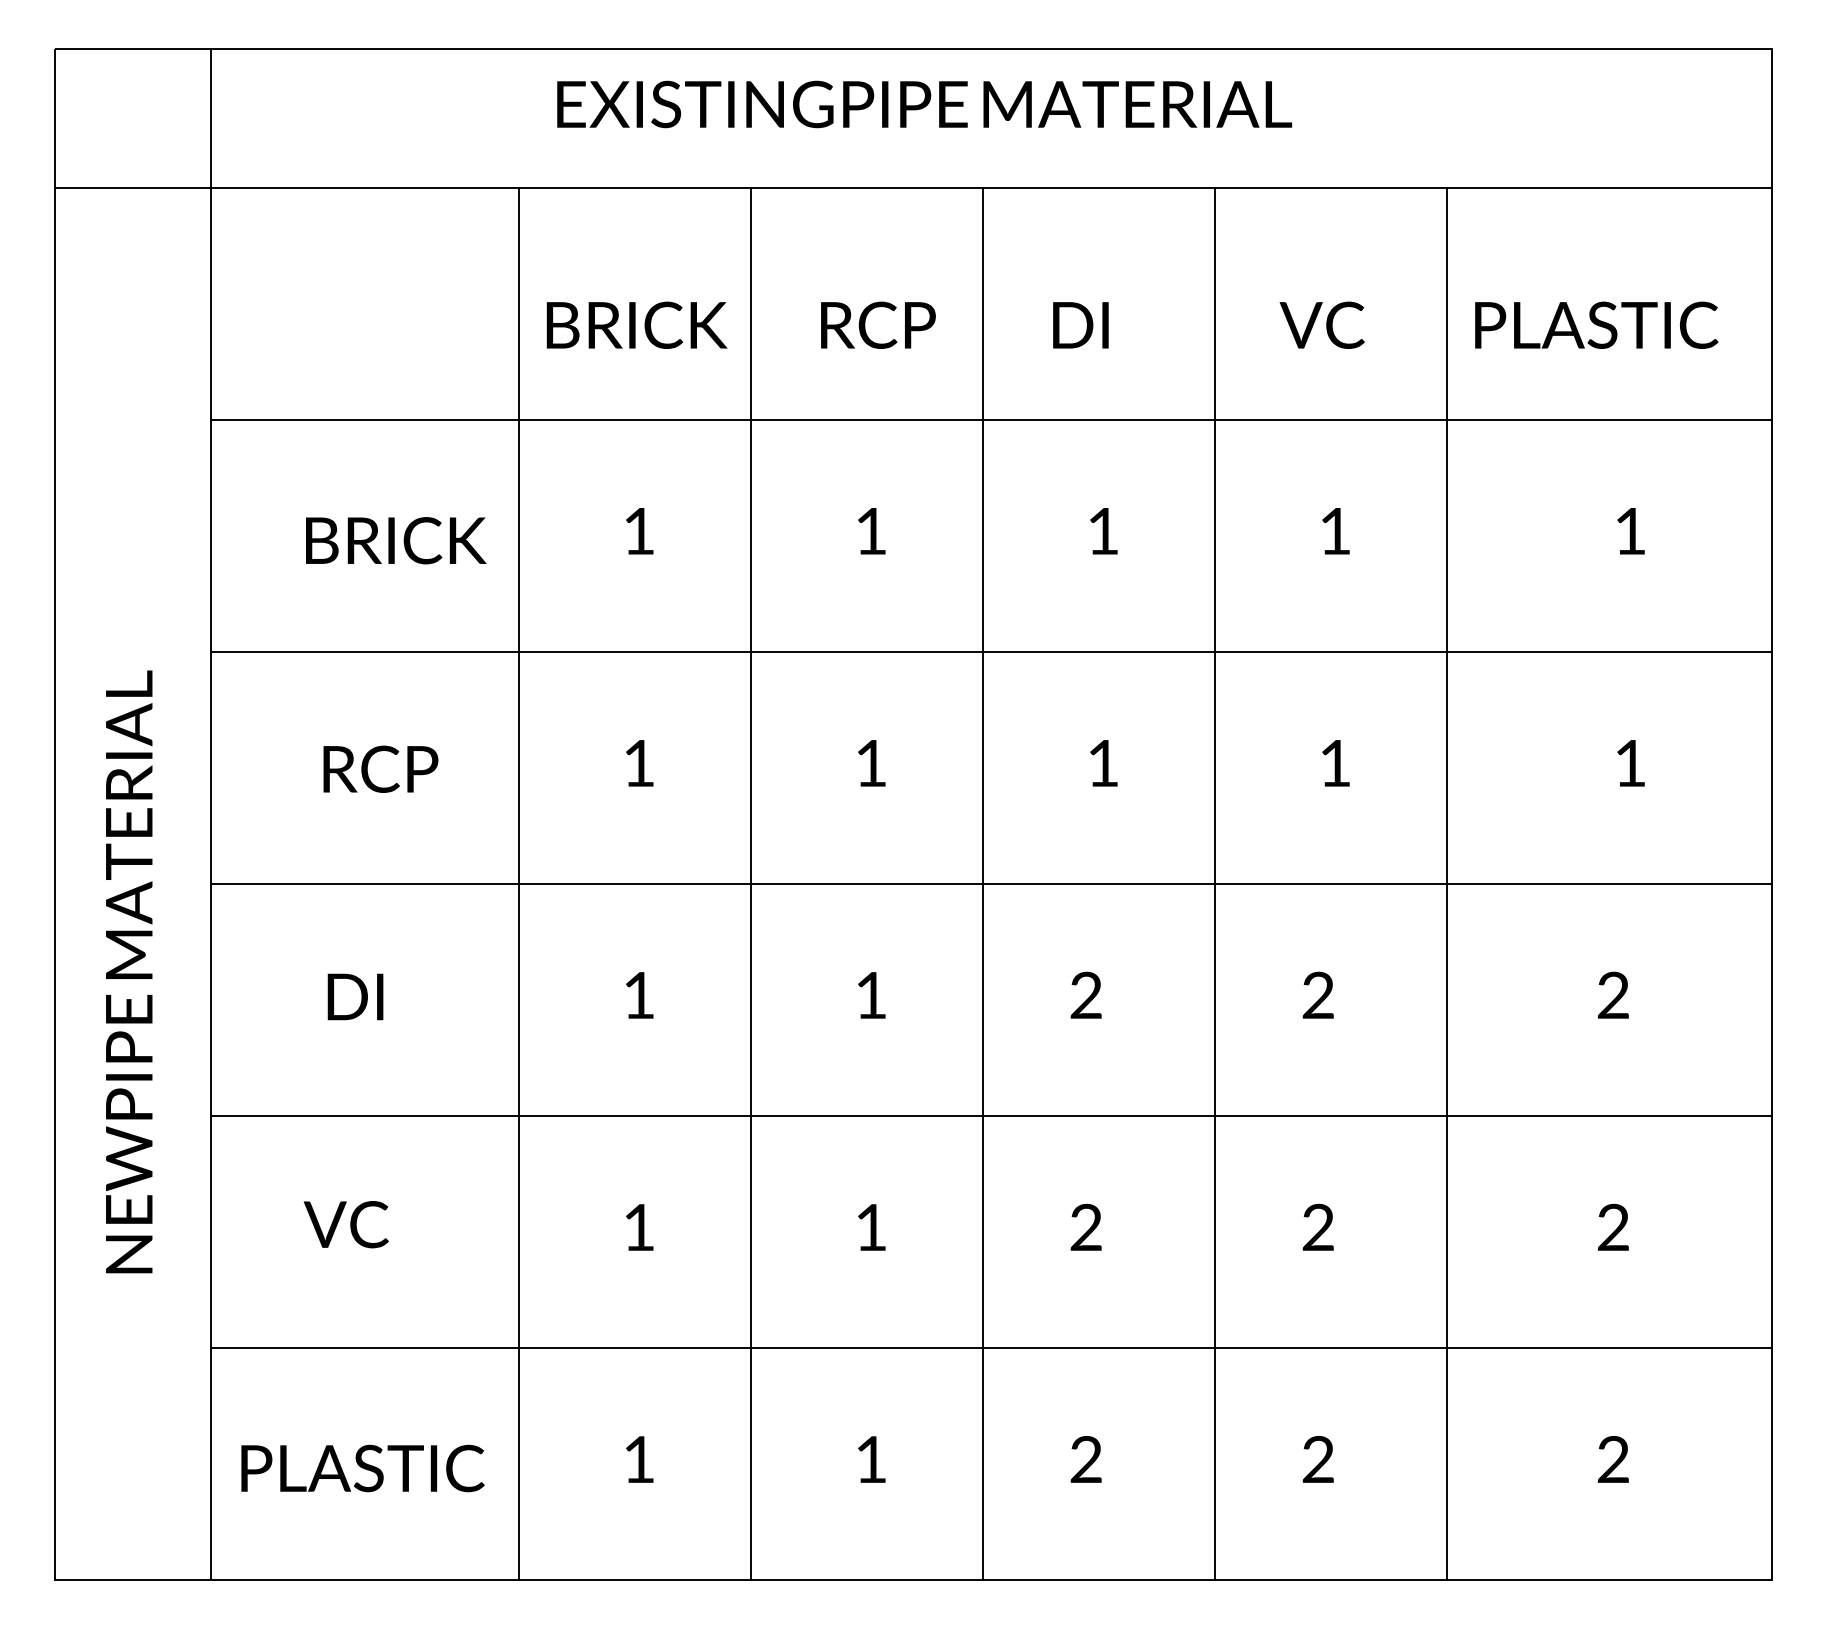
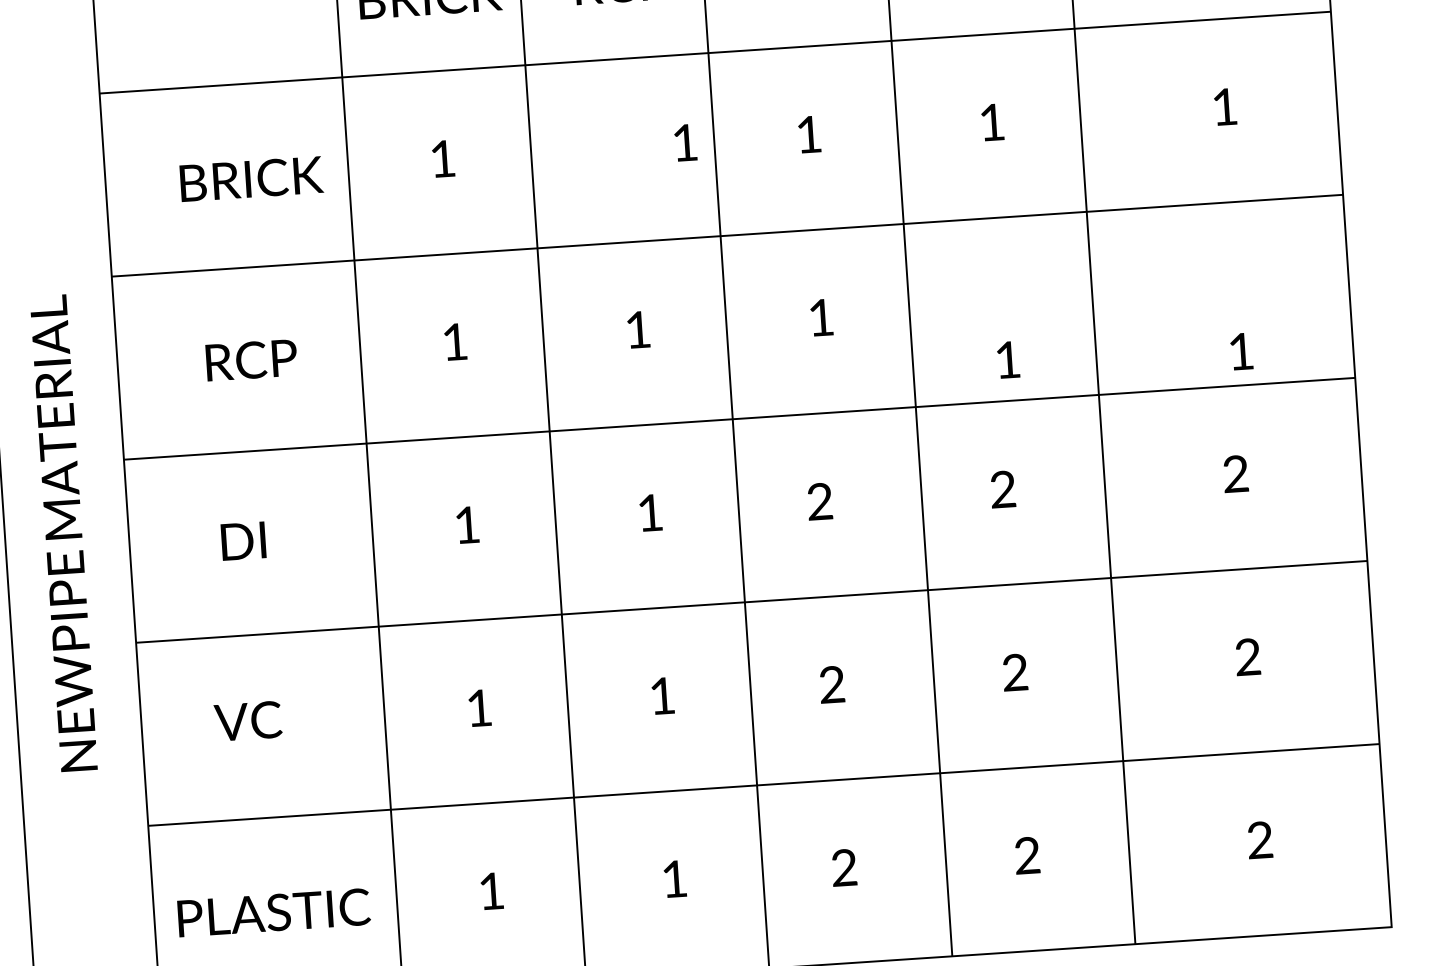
text: (871, 531) -> (685, 143), moved
text: (1335, 763) -> (1008, 360), moved
text: (1630, 763) -> (1241, 351), moved

